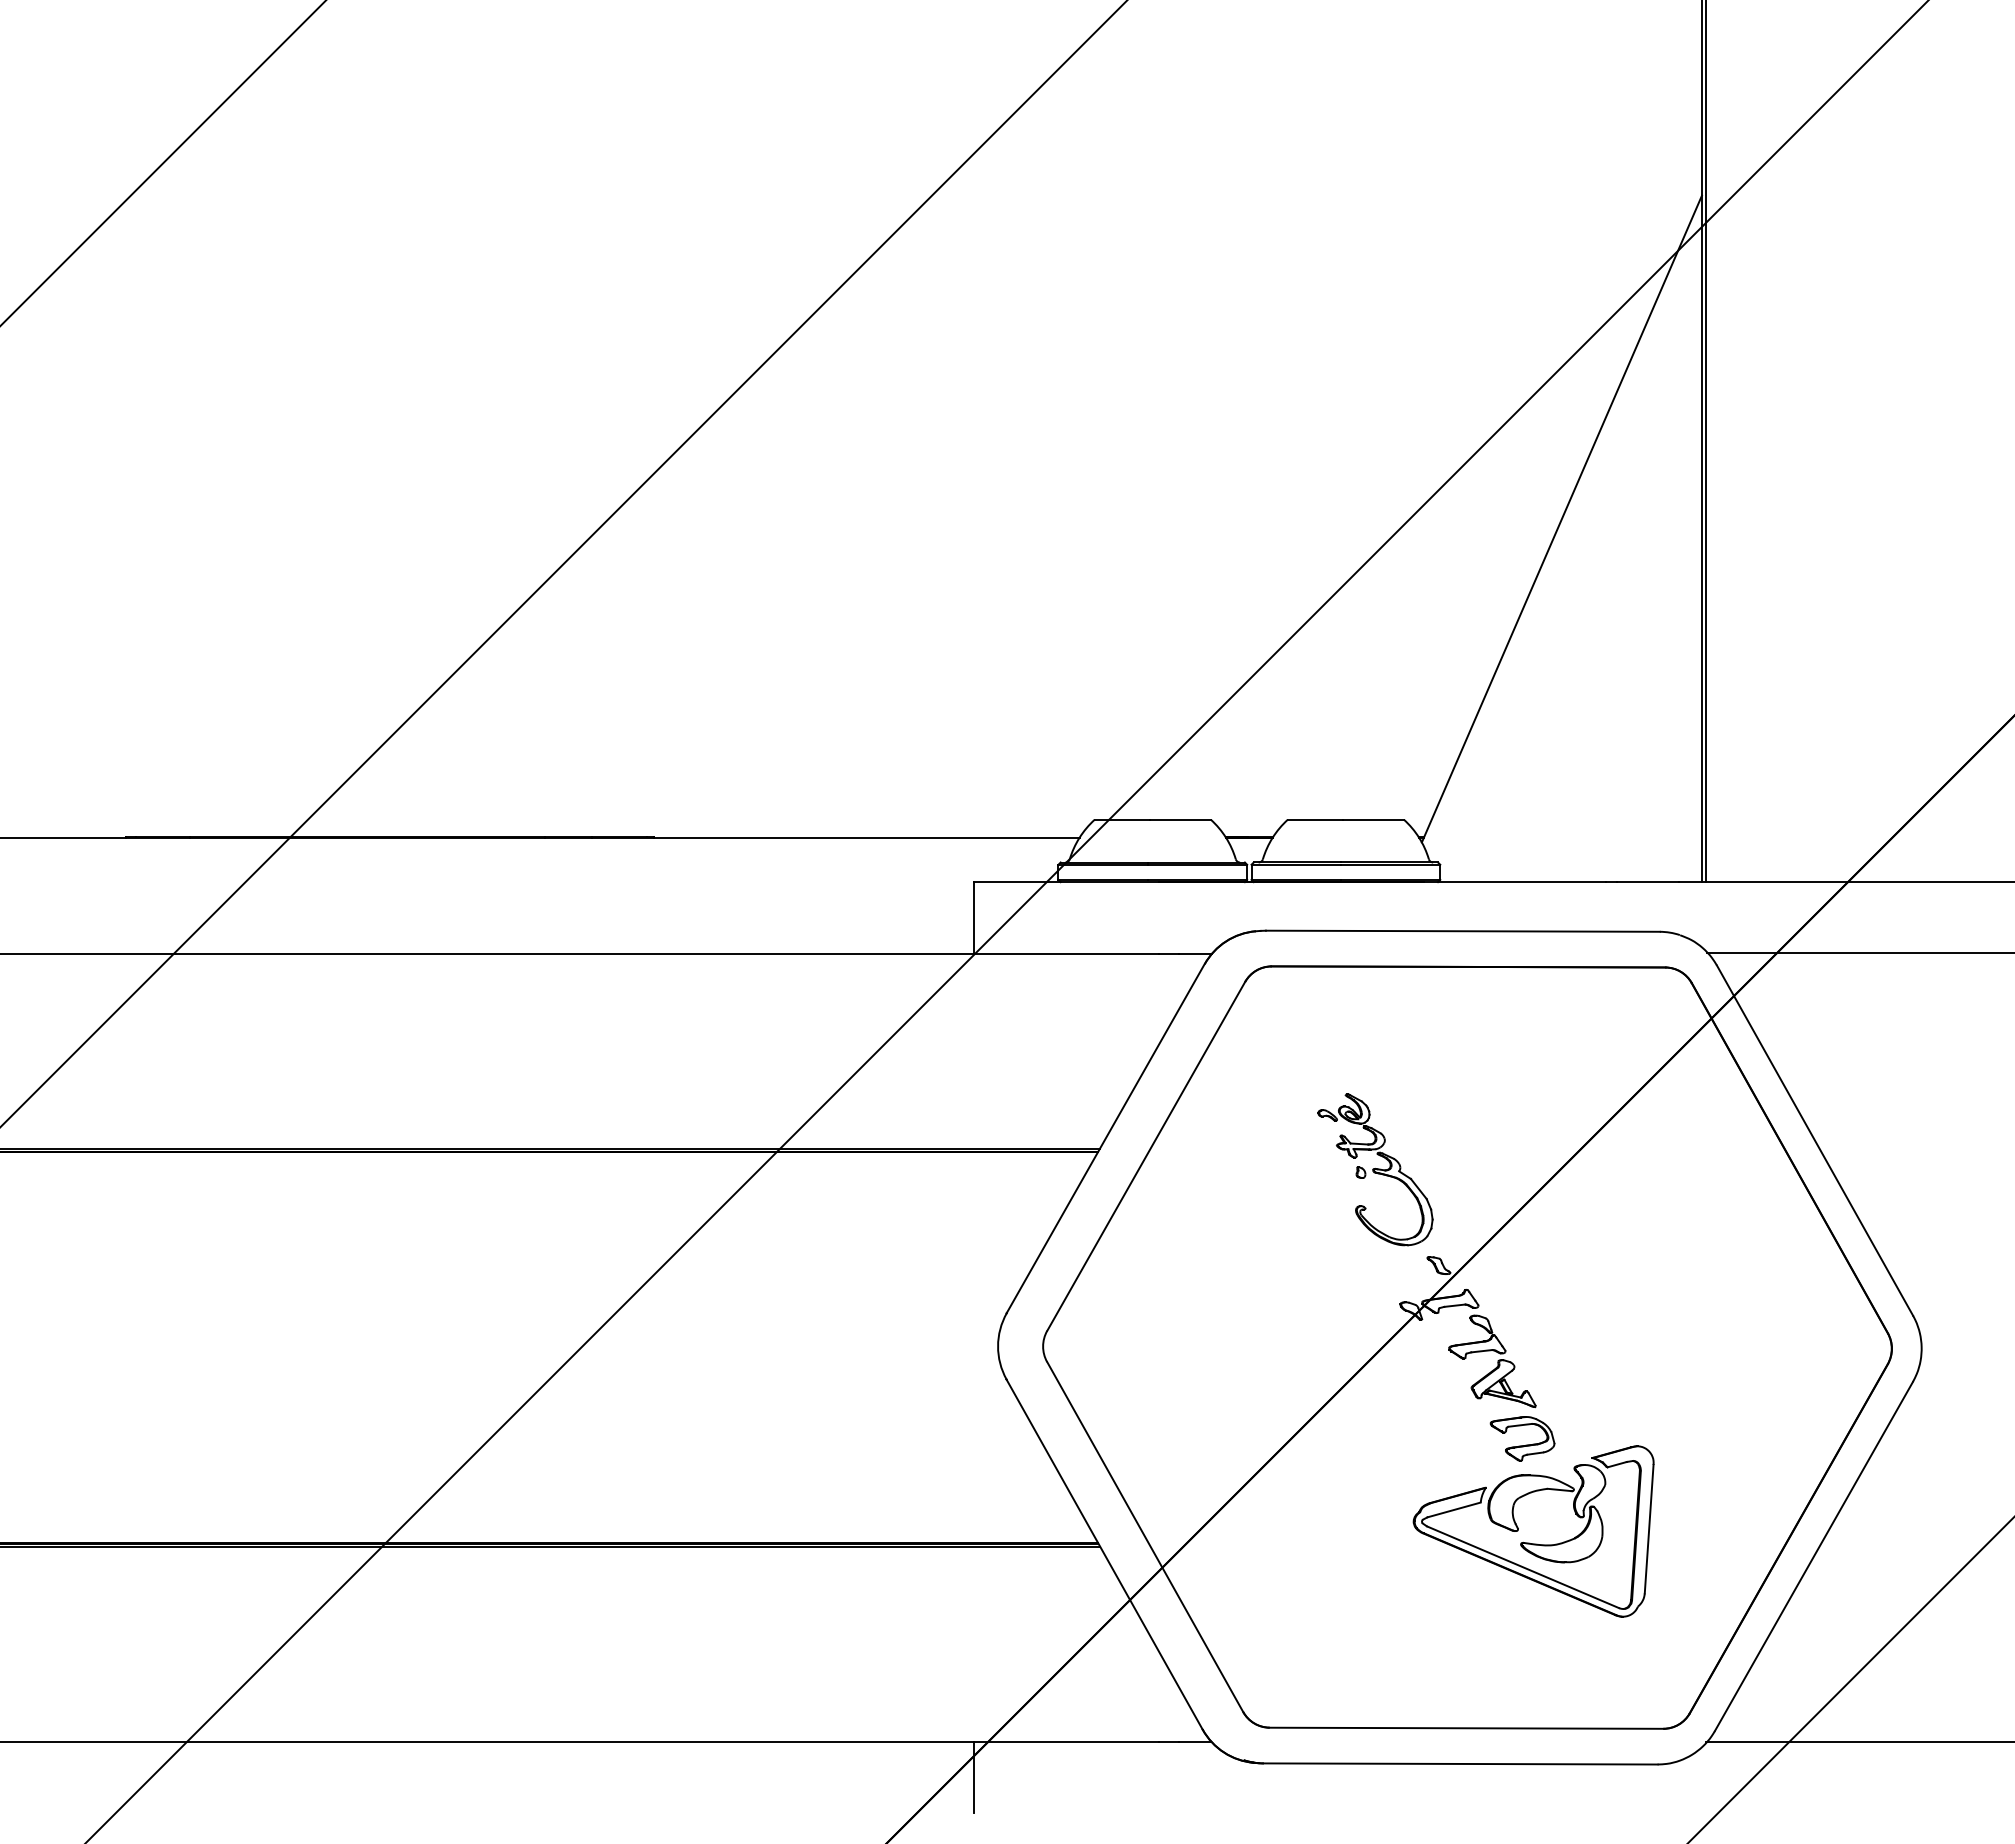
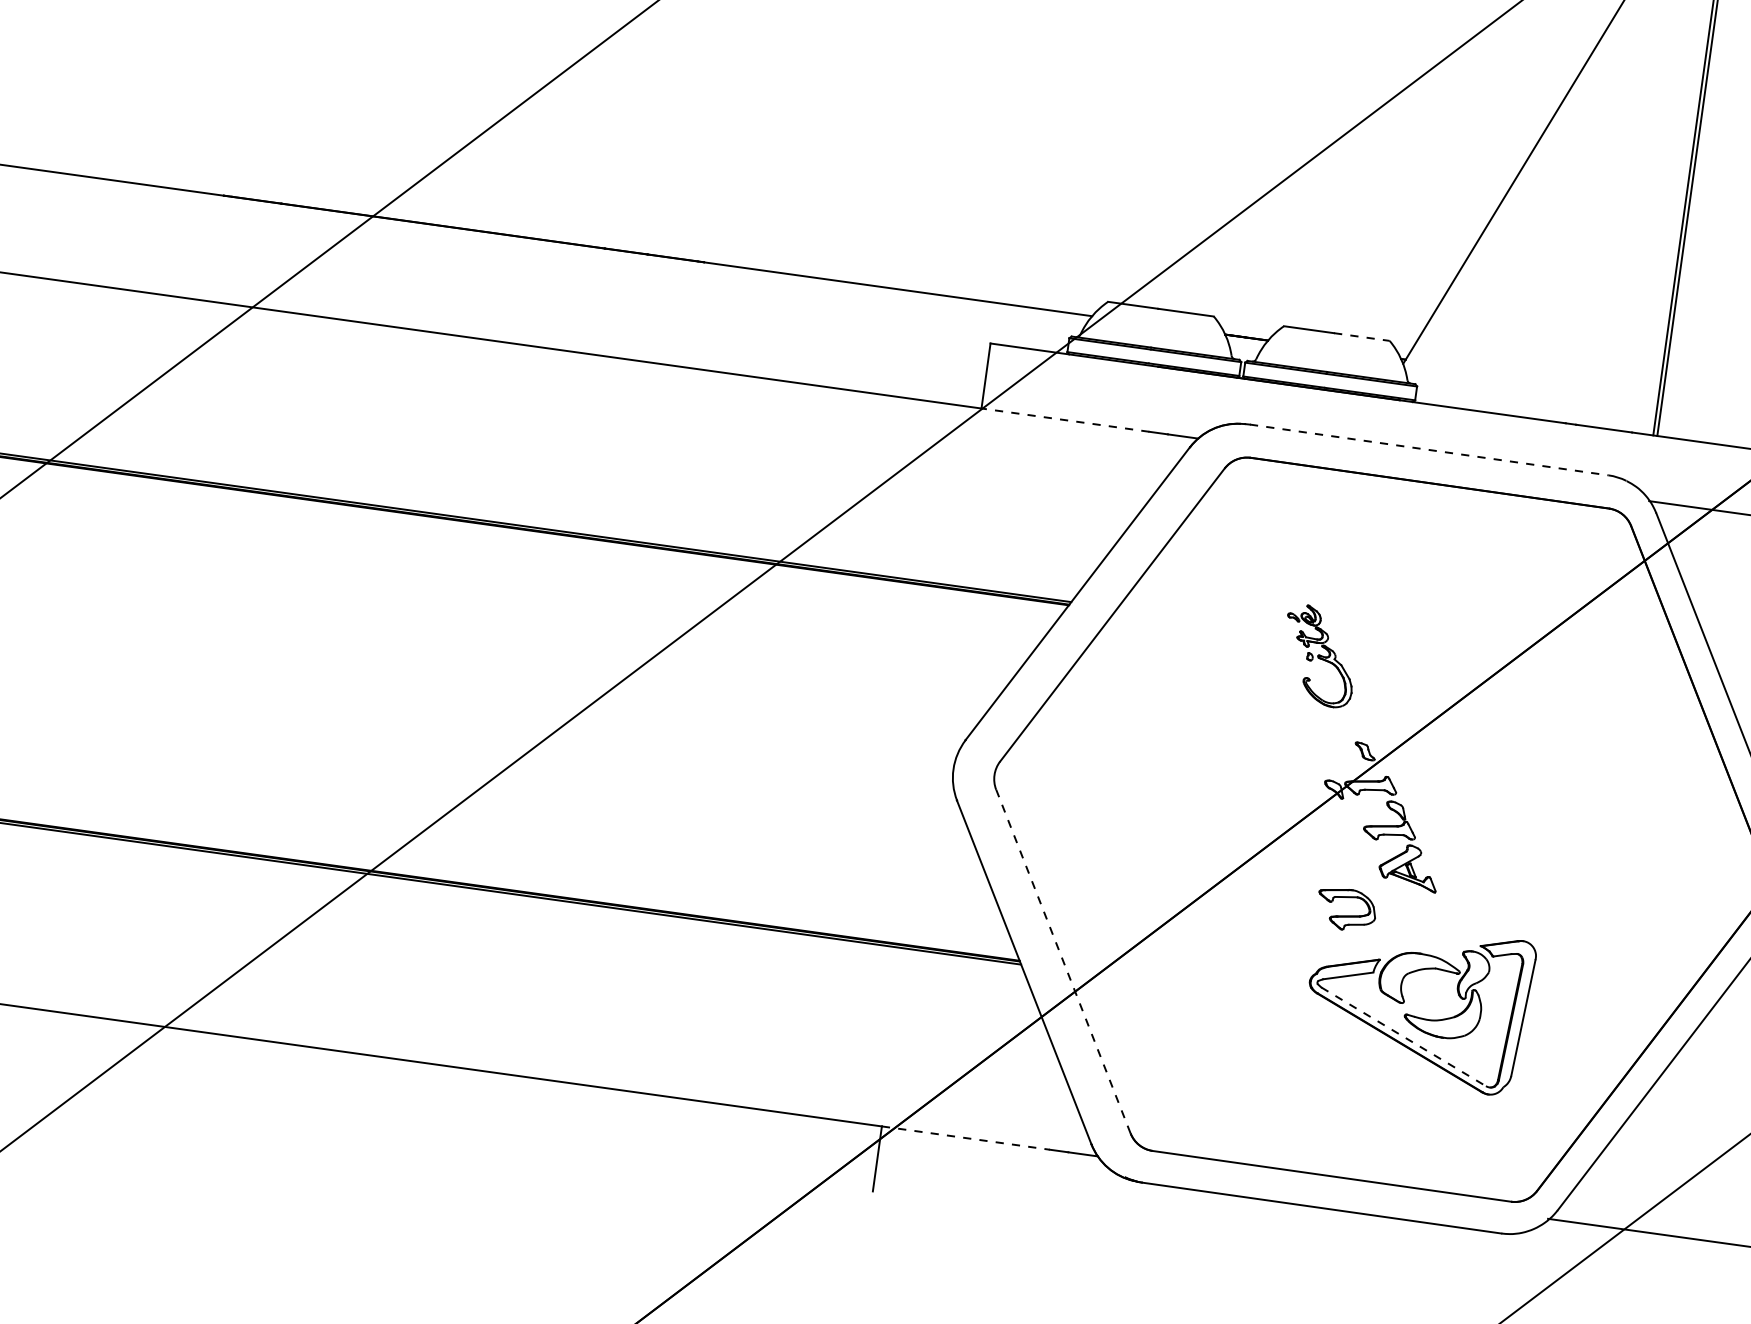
line: (1373, 819) -> (1362, 336), solid -> dashed
line: (1462, 931) -> (1428, 450), solid -> dashed
line: (1065, 953) -> (1064, 420), solid -> dashed
part: (1375, 1169) -> (1319, 655), size x0.7
part: (1525, 1444) -> (1348, 915), moved
line: (1145, 1537) -> (1063, 962), solid -> dashed
line: (1523, 1567) -> (1404, 1037), solid -> dashed
line: (1066, 1741) -> (965, 1137), solid -> dashed

